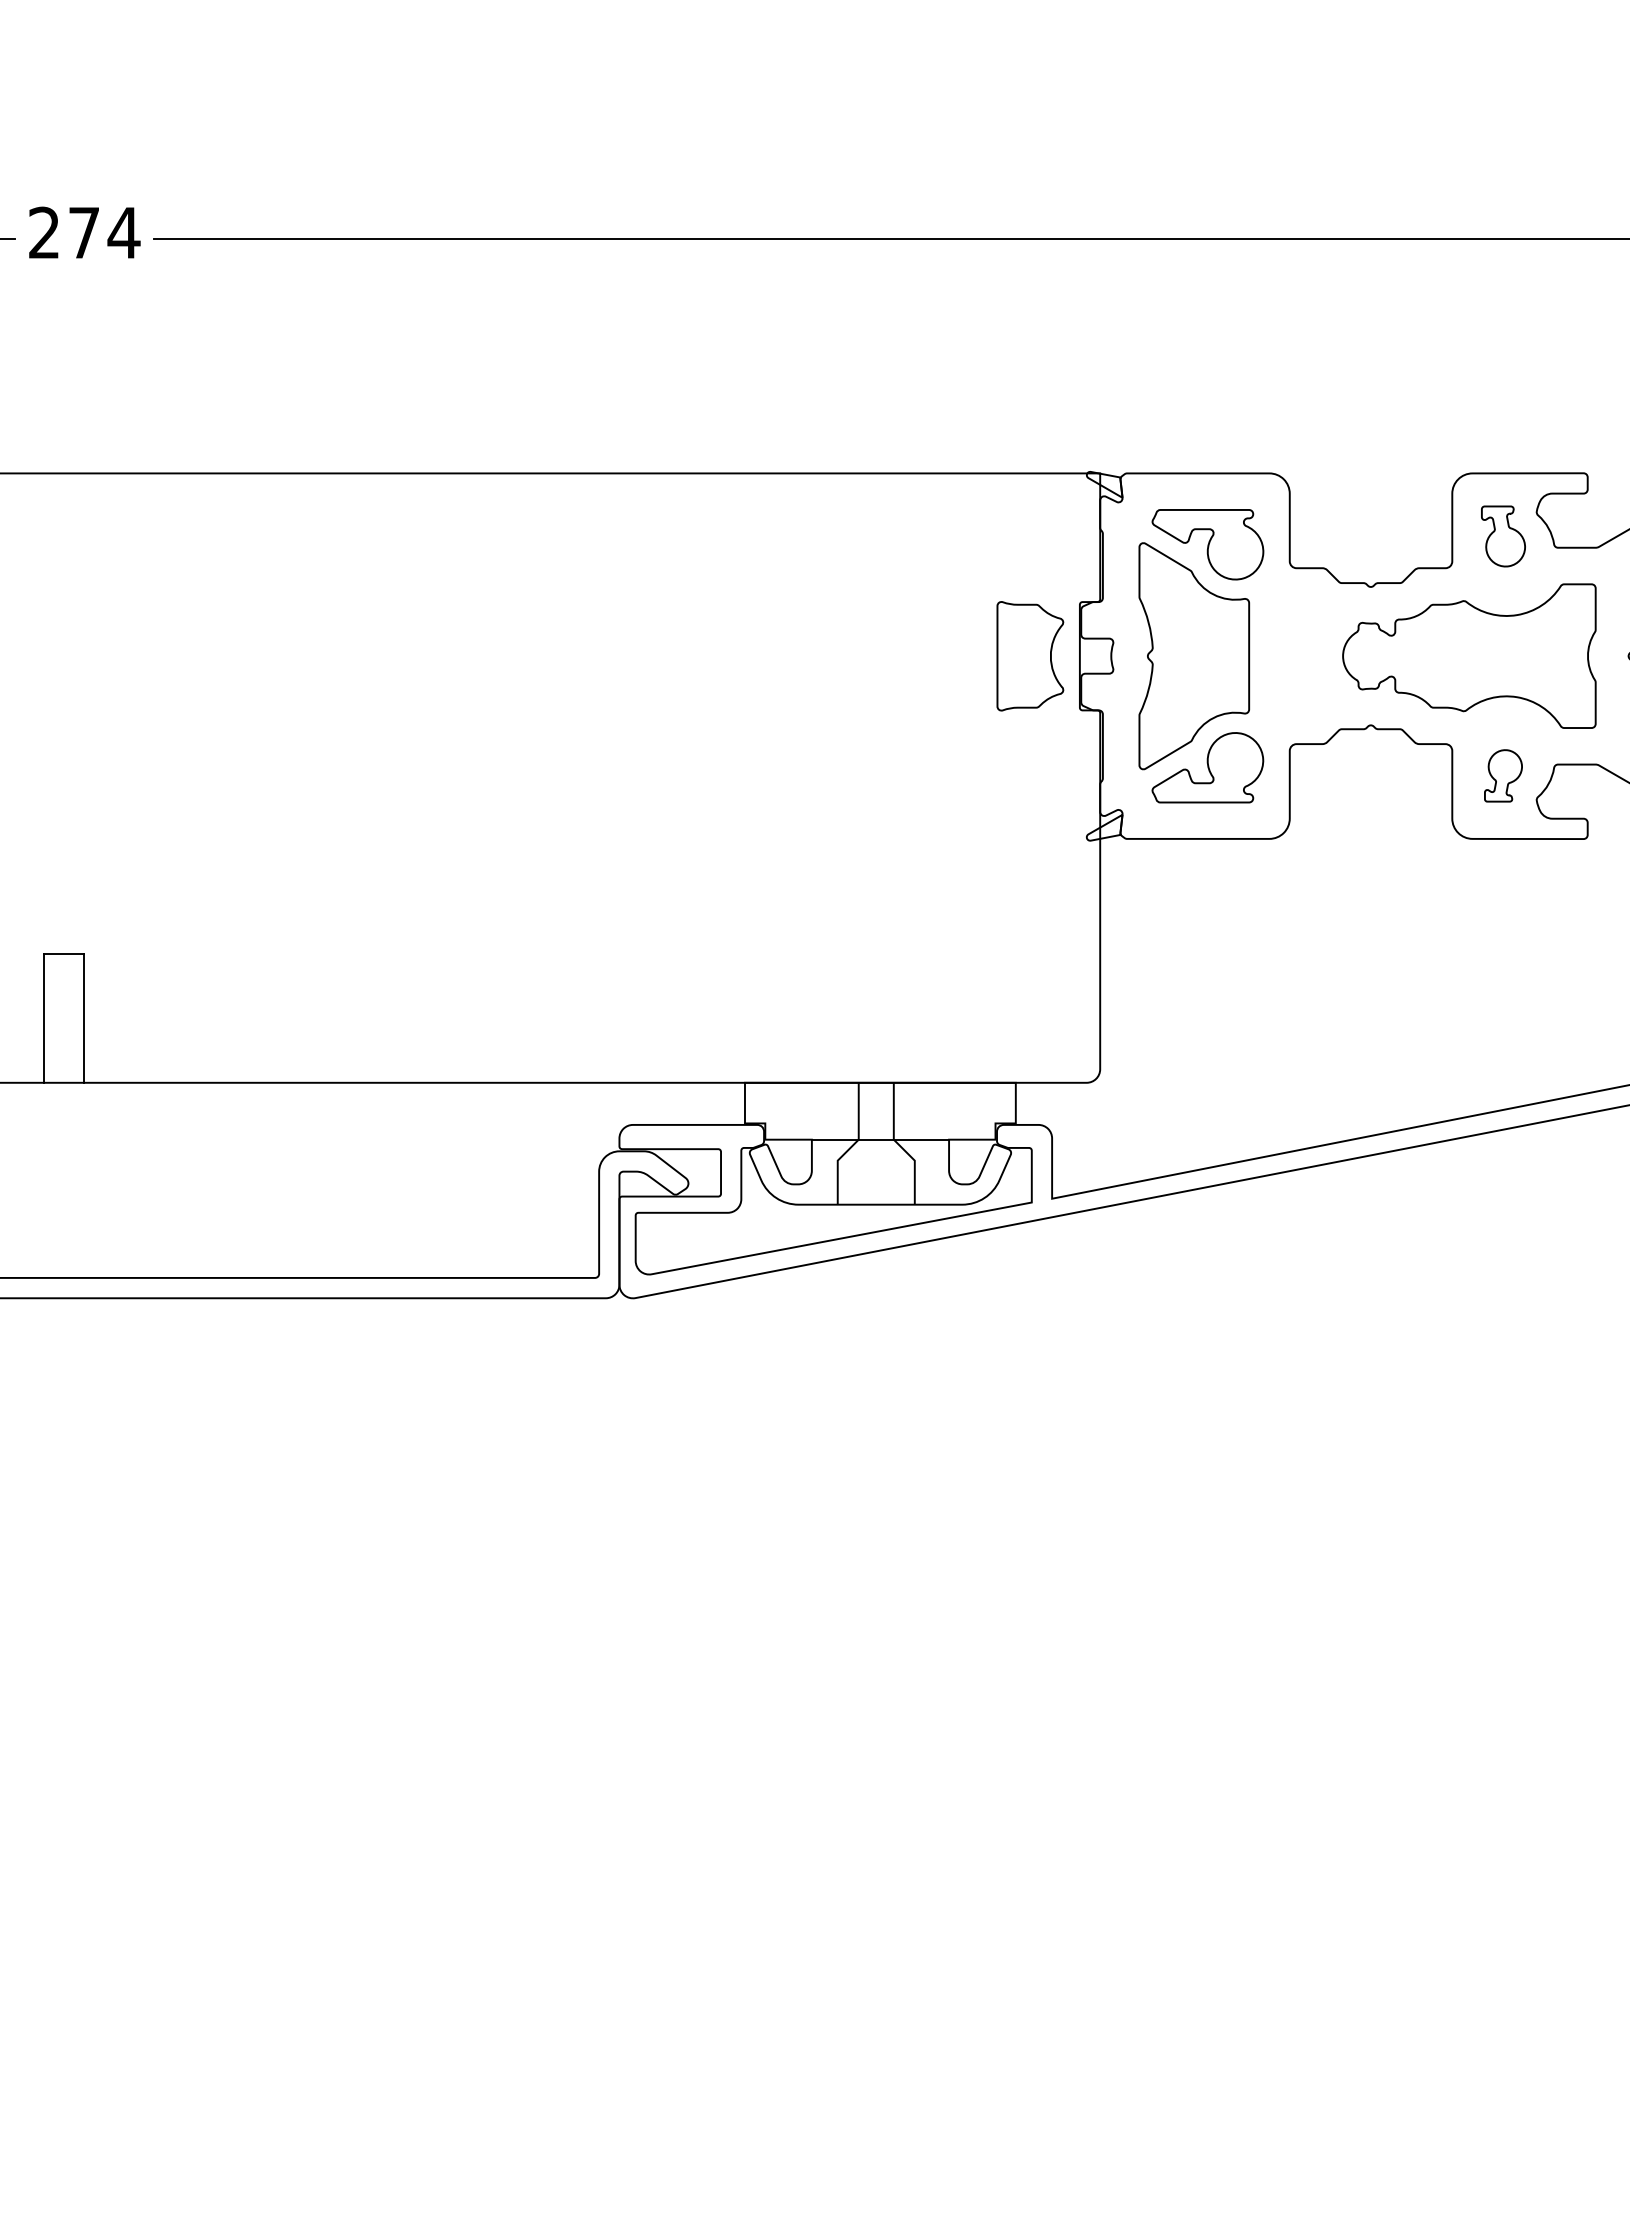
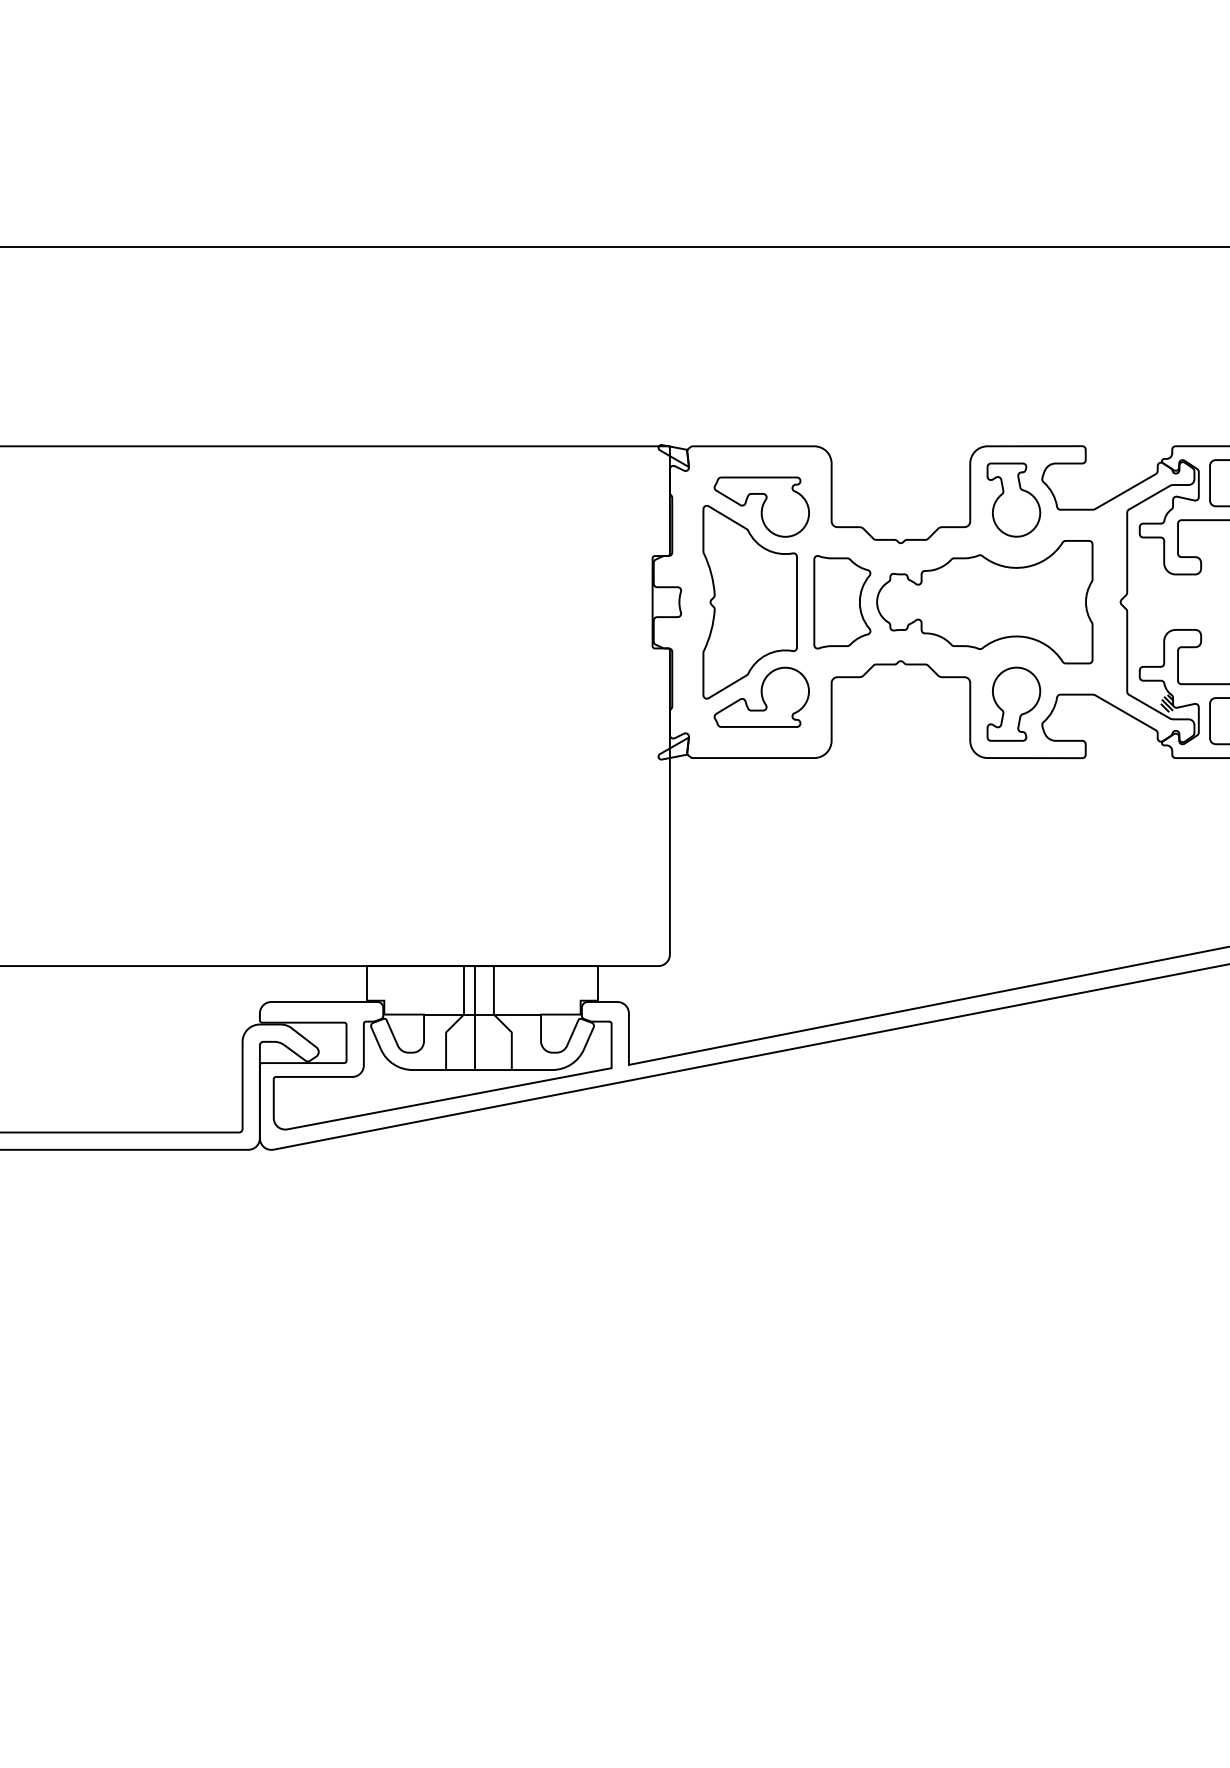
part: (1503, 536) -> (1013, 500), size x1.43
curve: (1050, 656) -> (859, 602), moved
part: (1503, 775) -> (1013, 703), size x1.67
line: (872, 1143) -> (475, 1017), added

